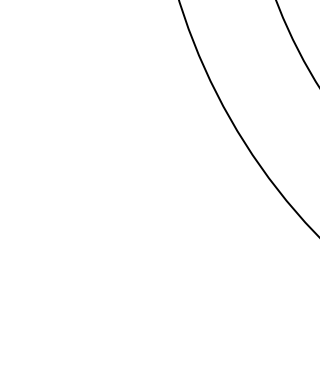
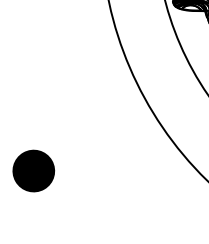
part: (67, 275) -> (33, 170), added

